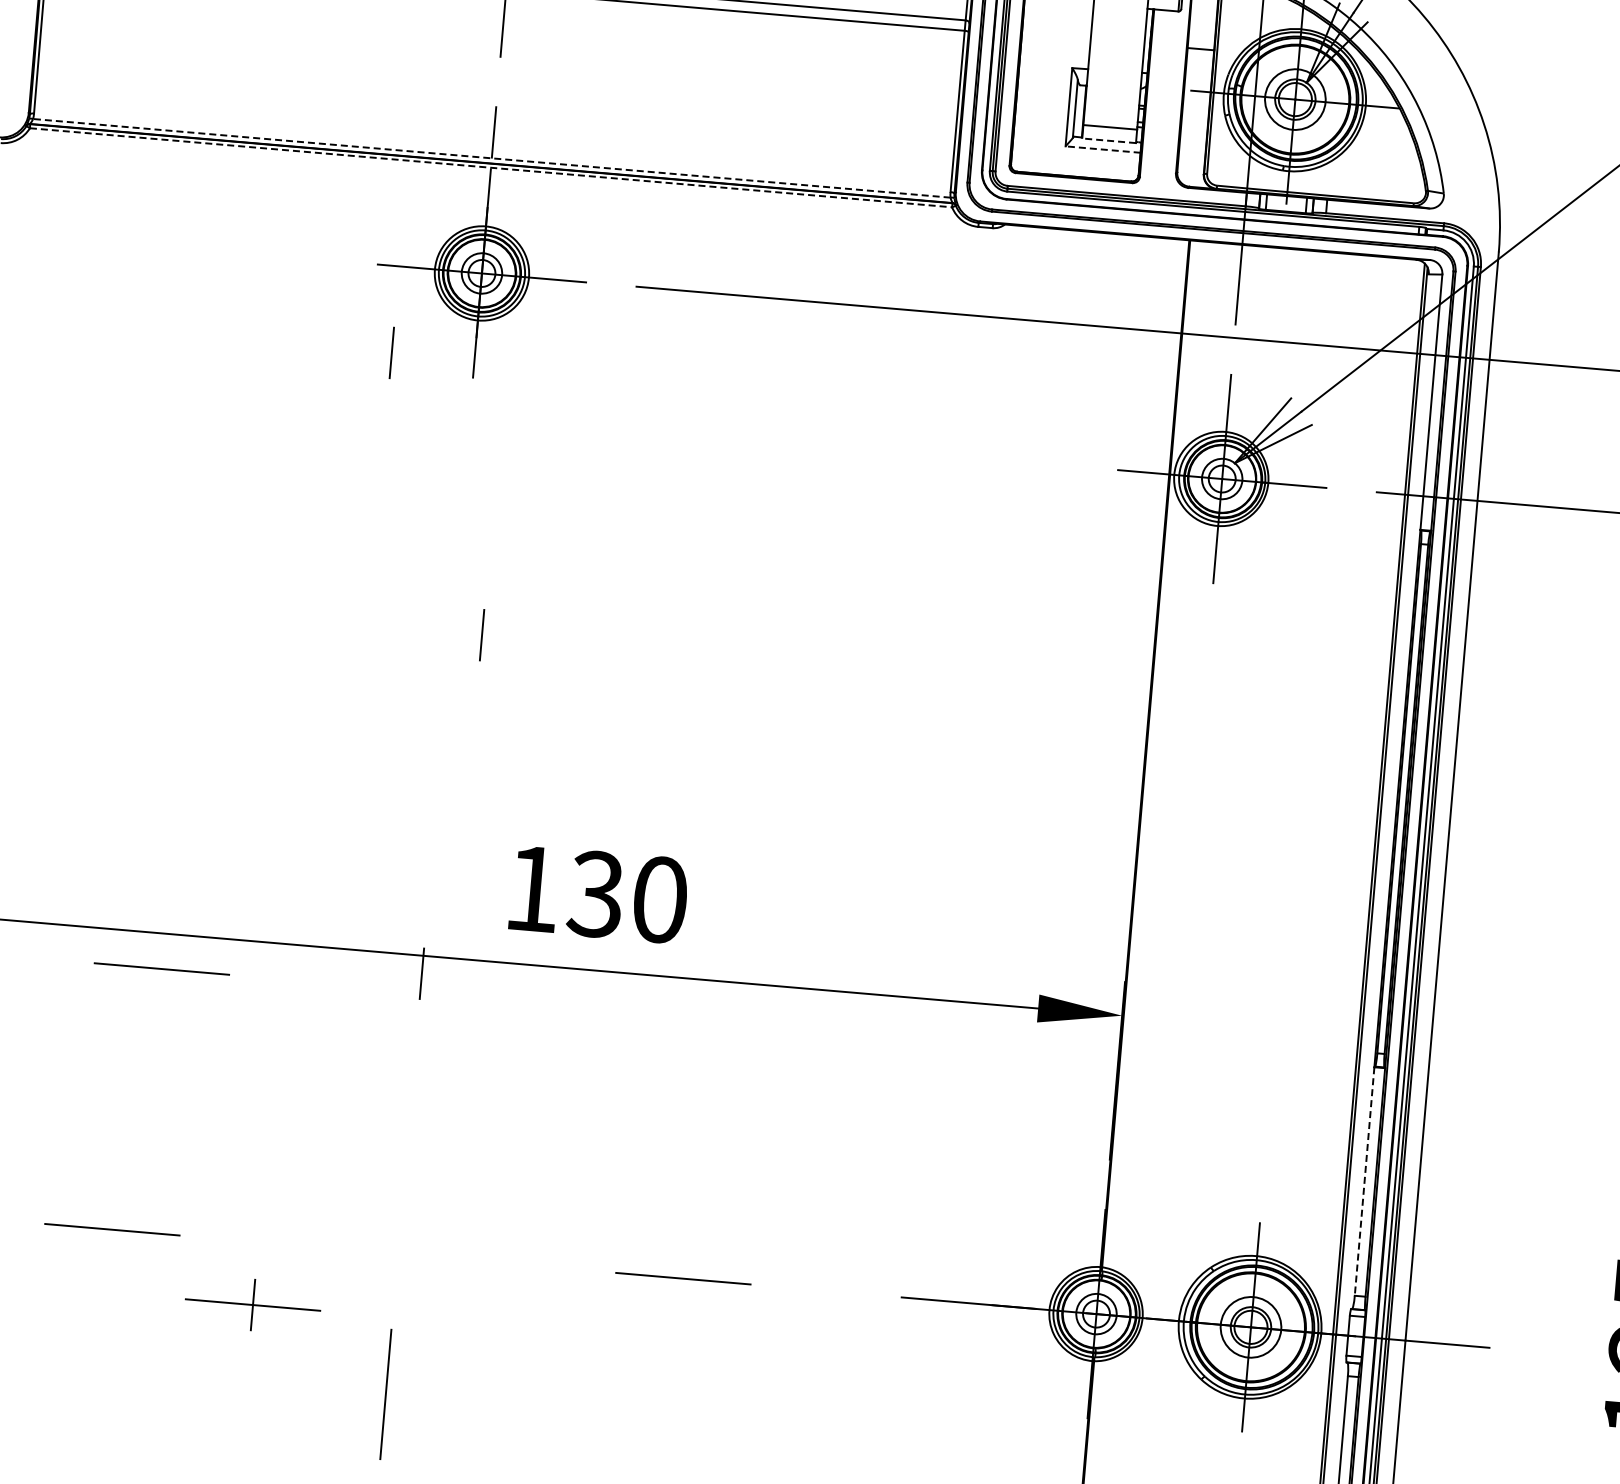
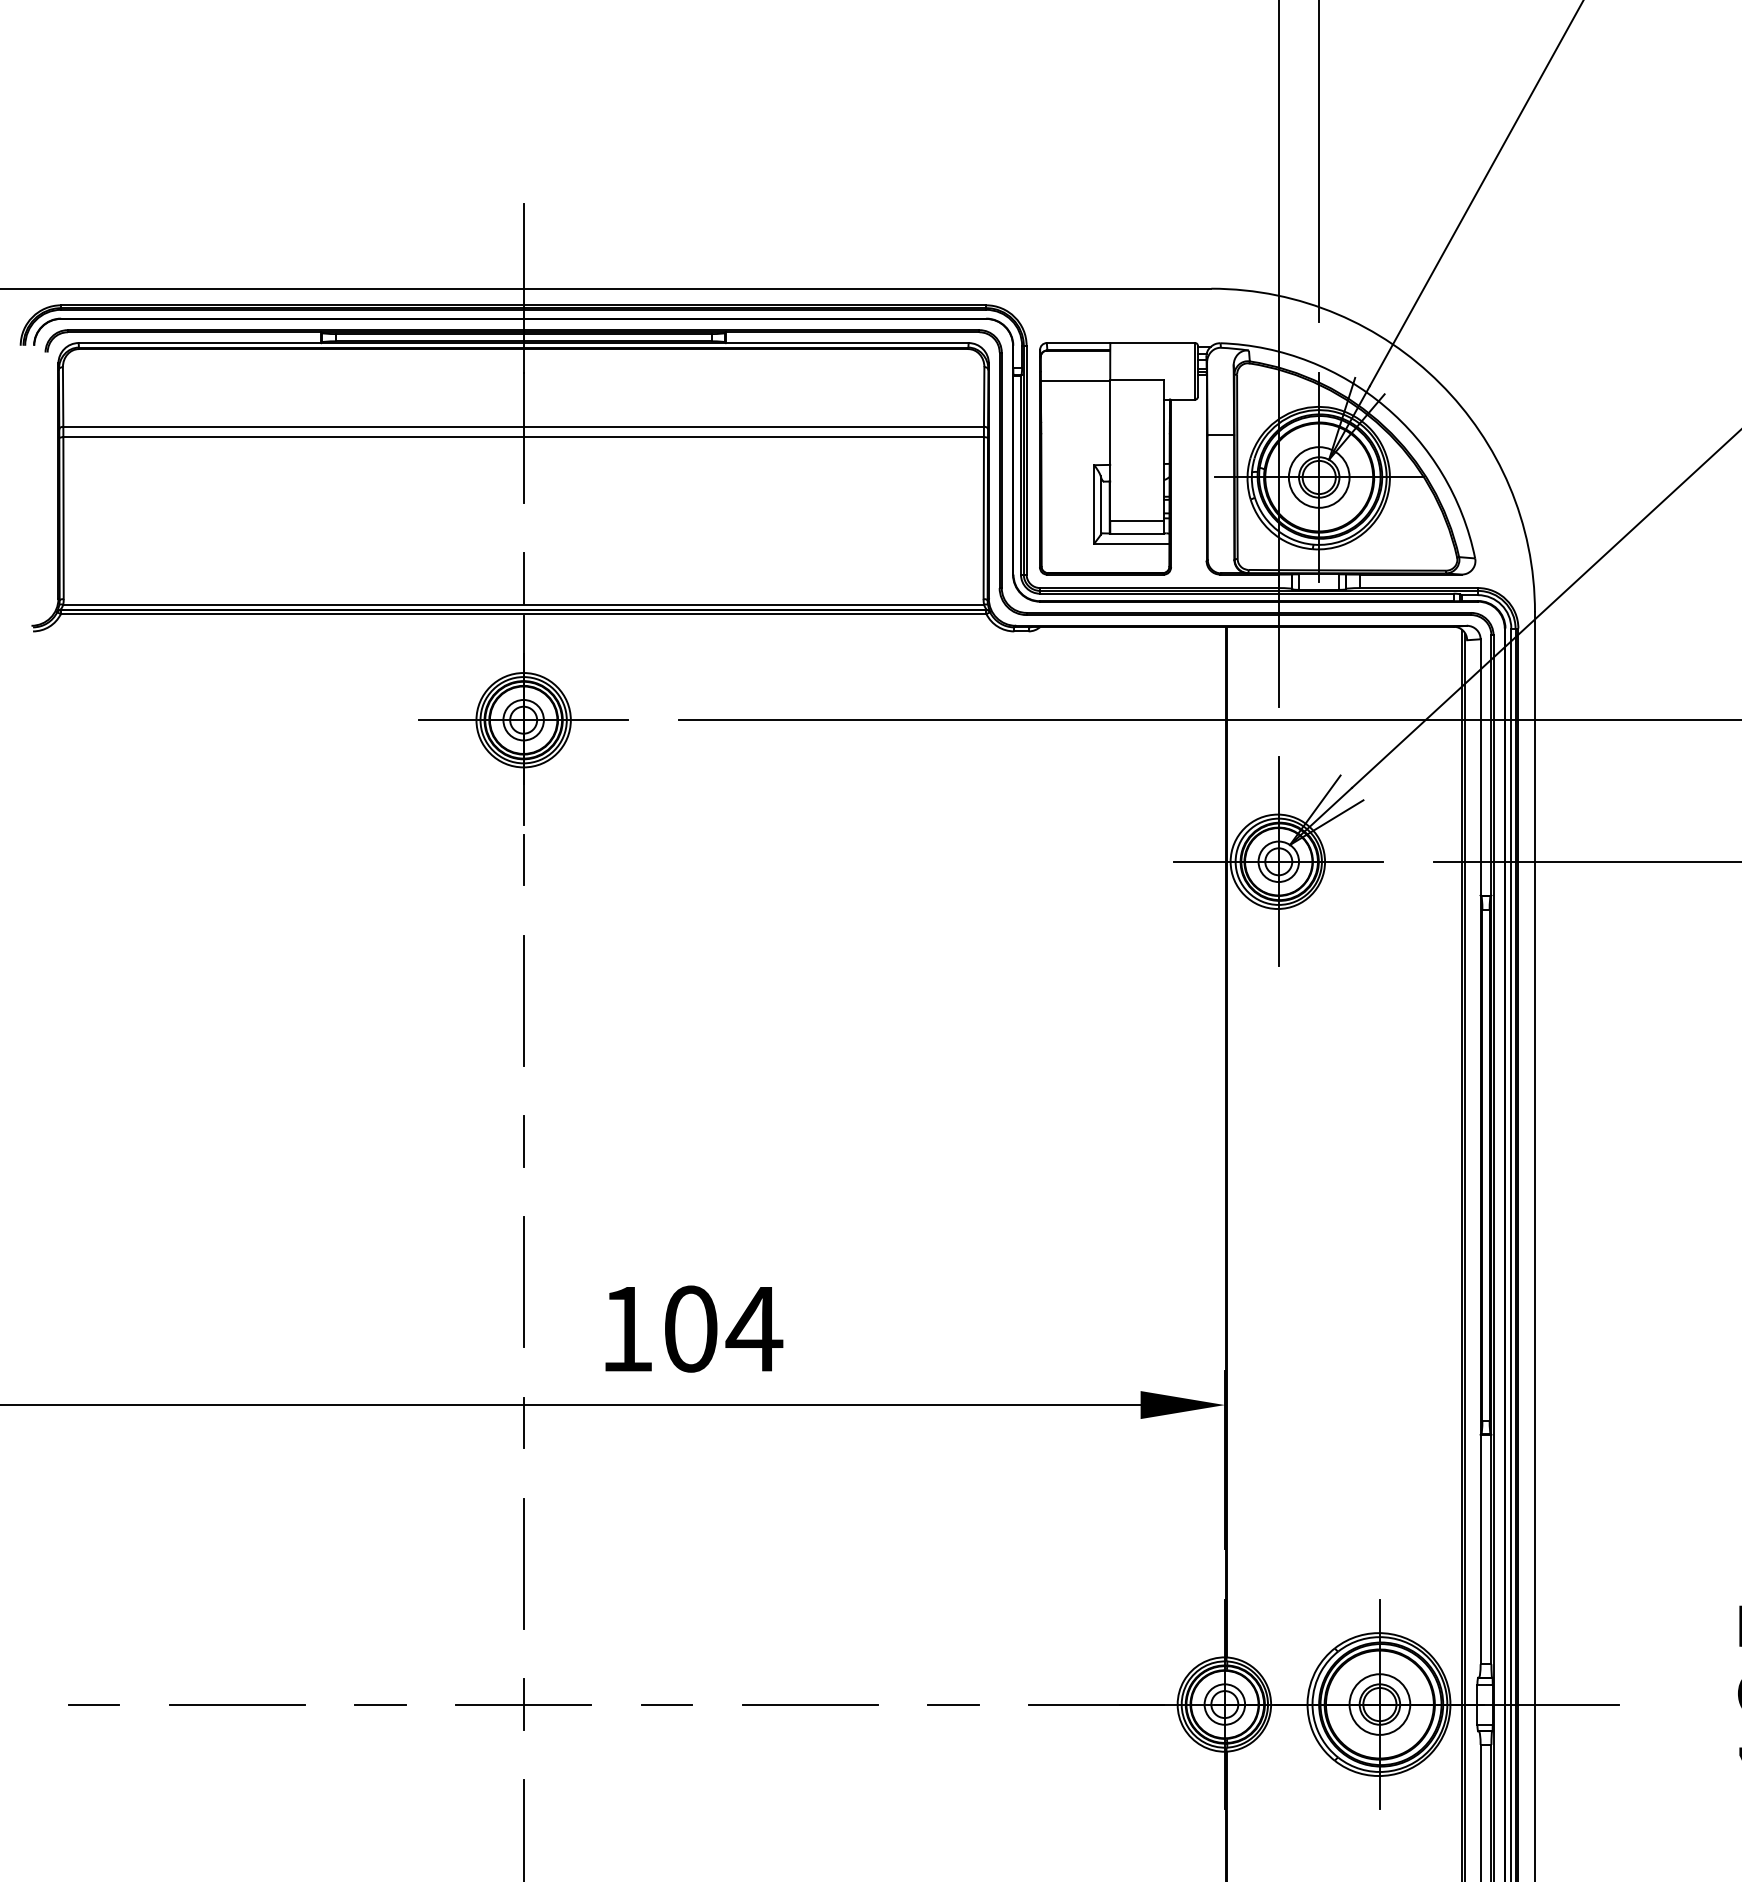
line: (1109, 140) -> (1137, 534), dashed -> solid
line: (1102, 149) -> (1131, 543), dashed -> solid
line: (491, 158) -> (523, 604), dashed -> solid
line: (490, 168) -> (523, 614), dashed -> solid
line: (391, 352) -> (523, 859), moved
line: (457, 552) -> (523, 1000), added
line: (481, 635) -> (523, 1141), moved
line: (433, 832) -> (523, 1281), added
text: (628, 896) -> (722, 1328), 130 -> 104
line: (162, 968) -> (264, 1440), removed
line: (409, 1113) -> (523, 1563), added
line: (1364, 1181) -> (1480, 1549), dashed -> solid
line: (255, 1241) -> (380, 1704), added
line: (540, 1266) -> (666, 1704), added
line: (826, 1290) -> (953, 1704), added
part: (252, 1304) -> (523, 1704), moved

